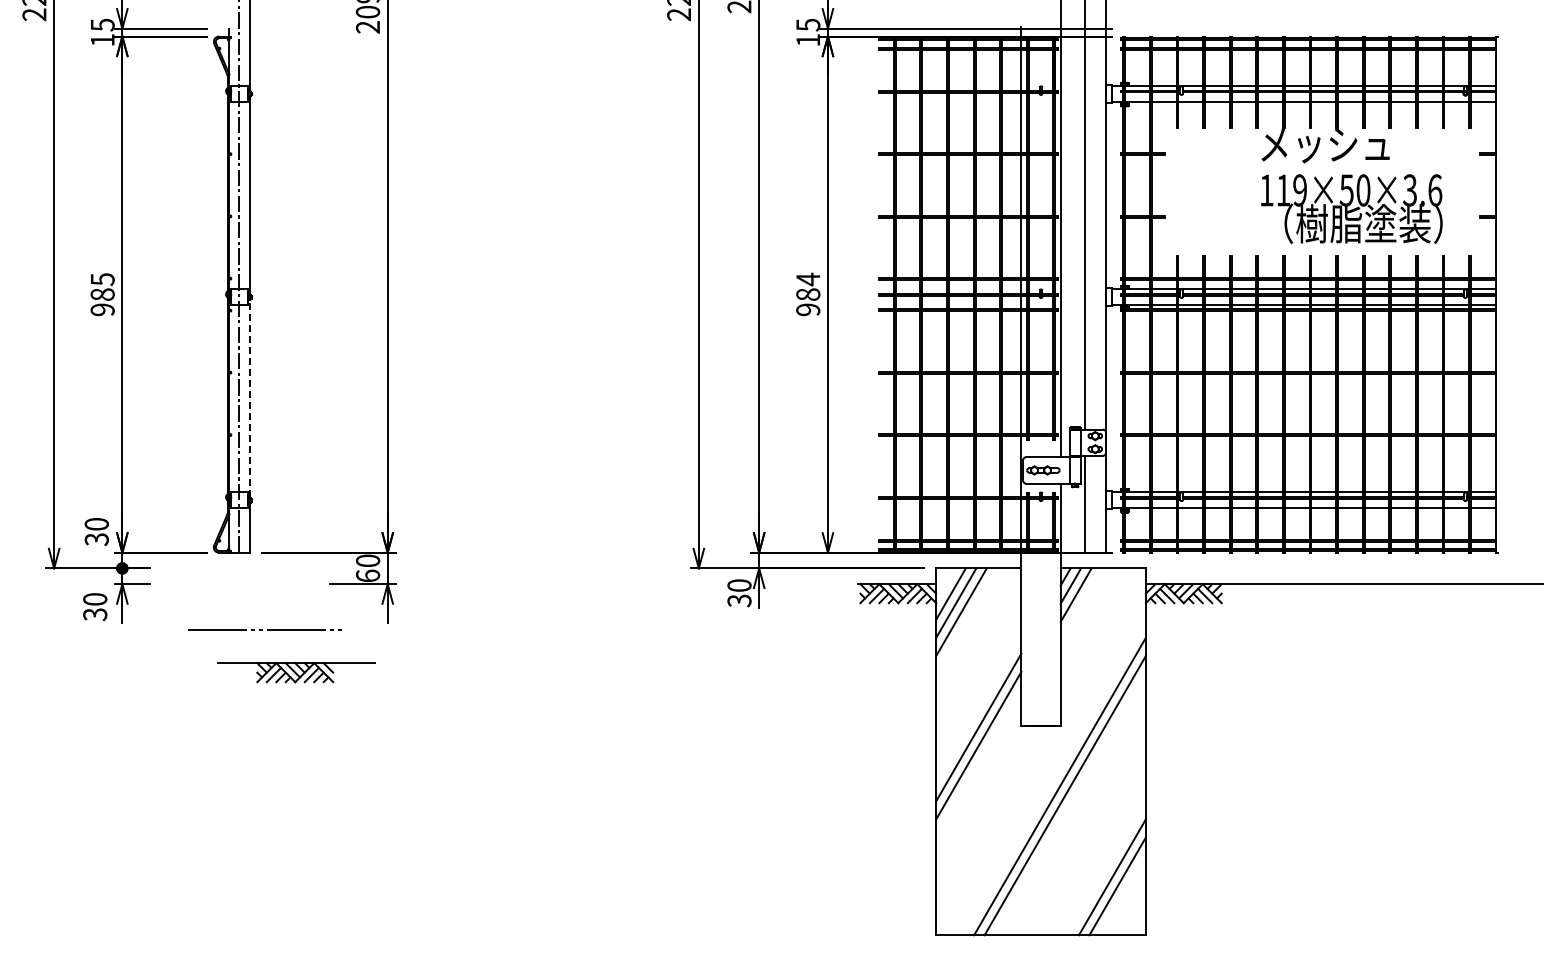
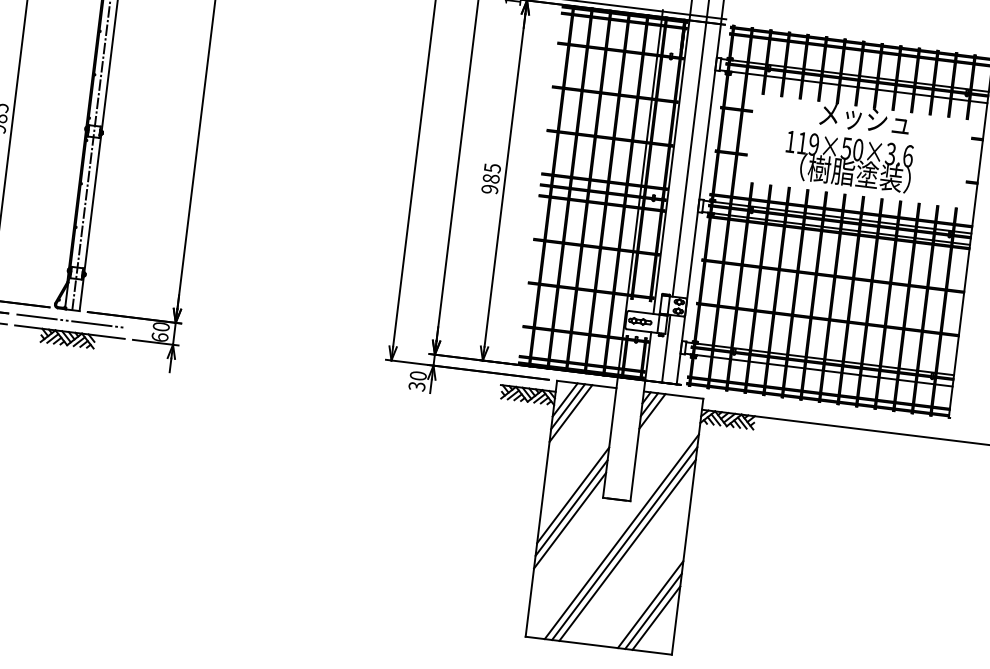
text: (1351, 208) -> (848, 161), moved
text: (808, 279) -> (492, 168), 984 -> 985
line: (249, 398) -> (92, 203), dashed -> solid
line: (262, 629) -> (68, 320), moved
part: (296, 672) -> (68, 338), moved
line: (978, 763) -> (569, 520), added
line: (1054, 777) -> (621, 536), added
line: (1106, 868) -> (650, 604), added

